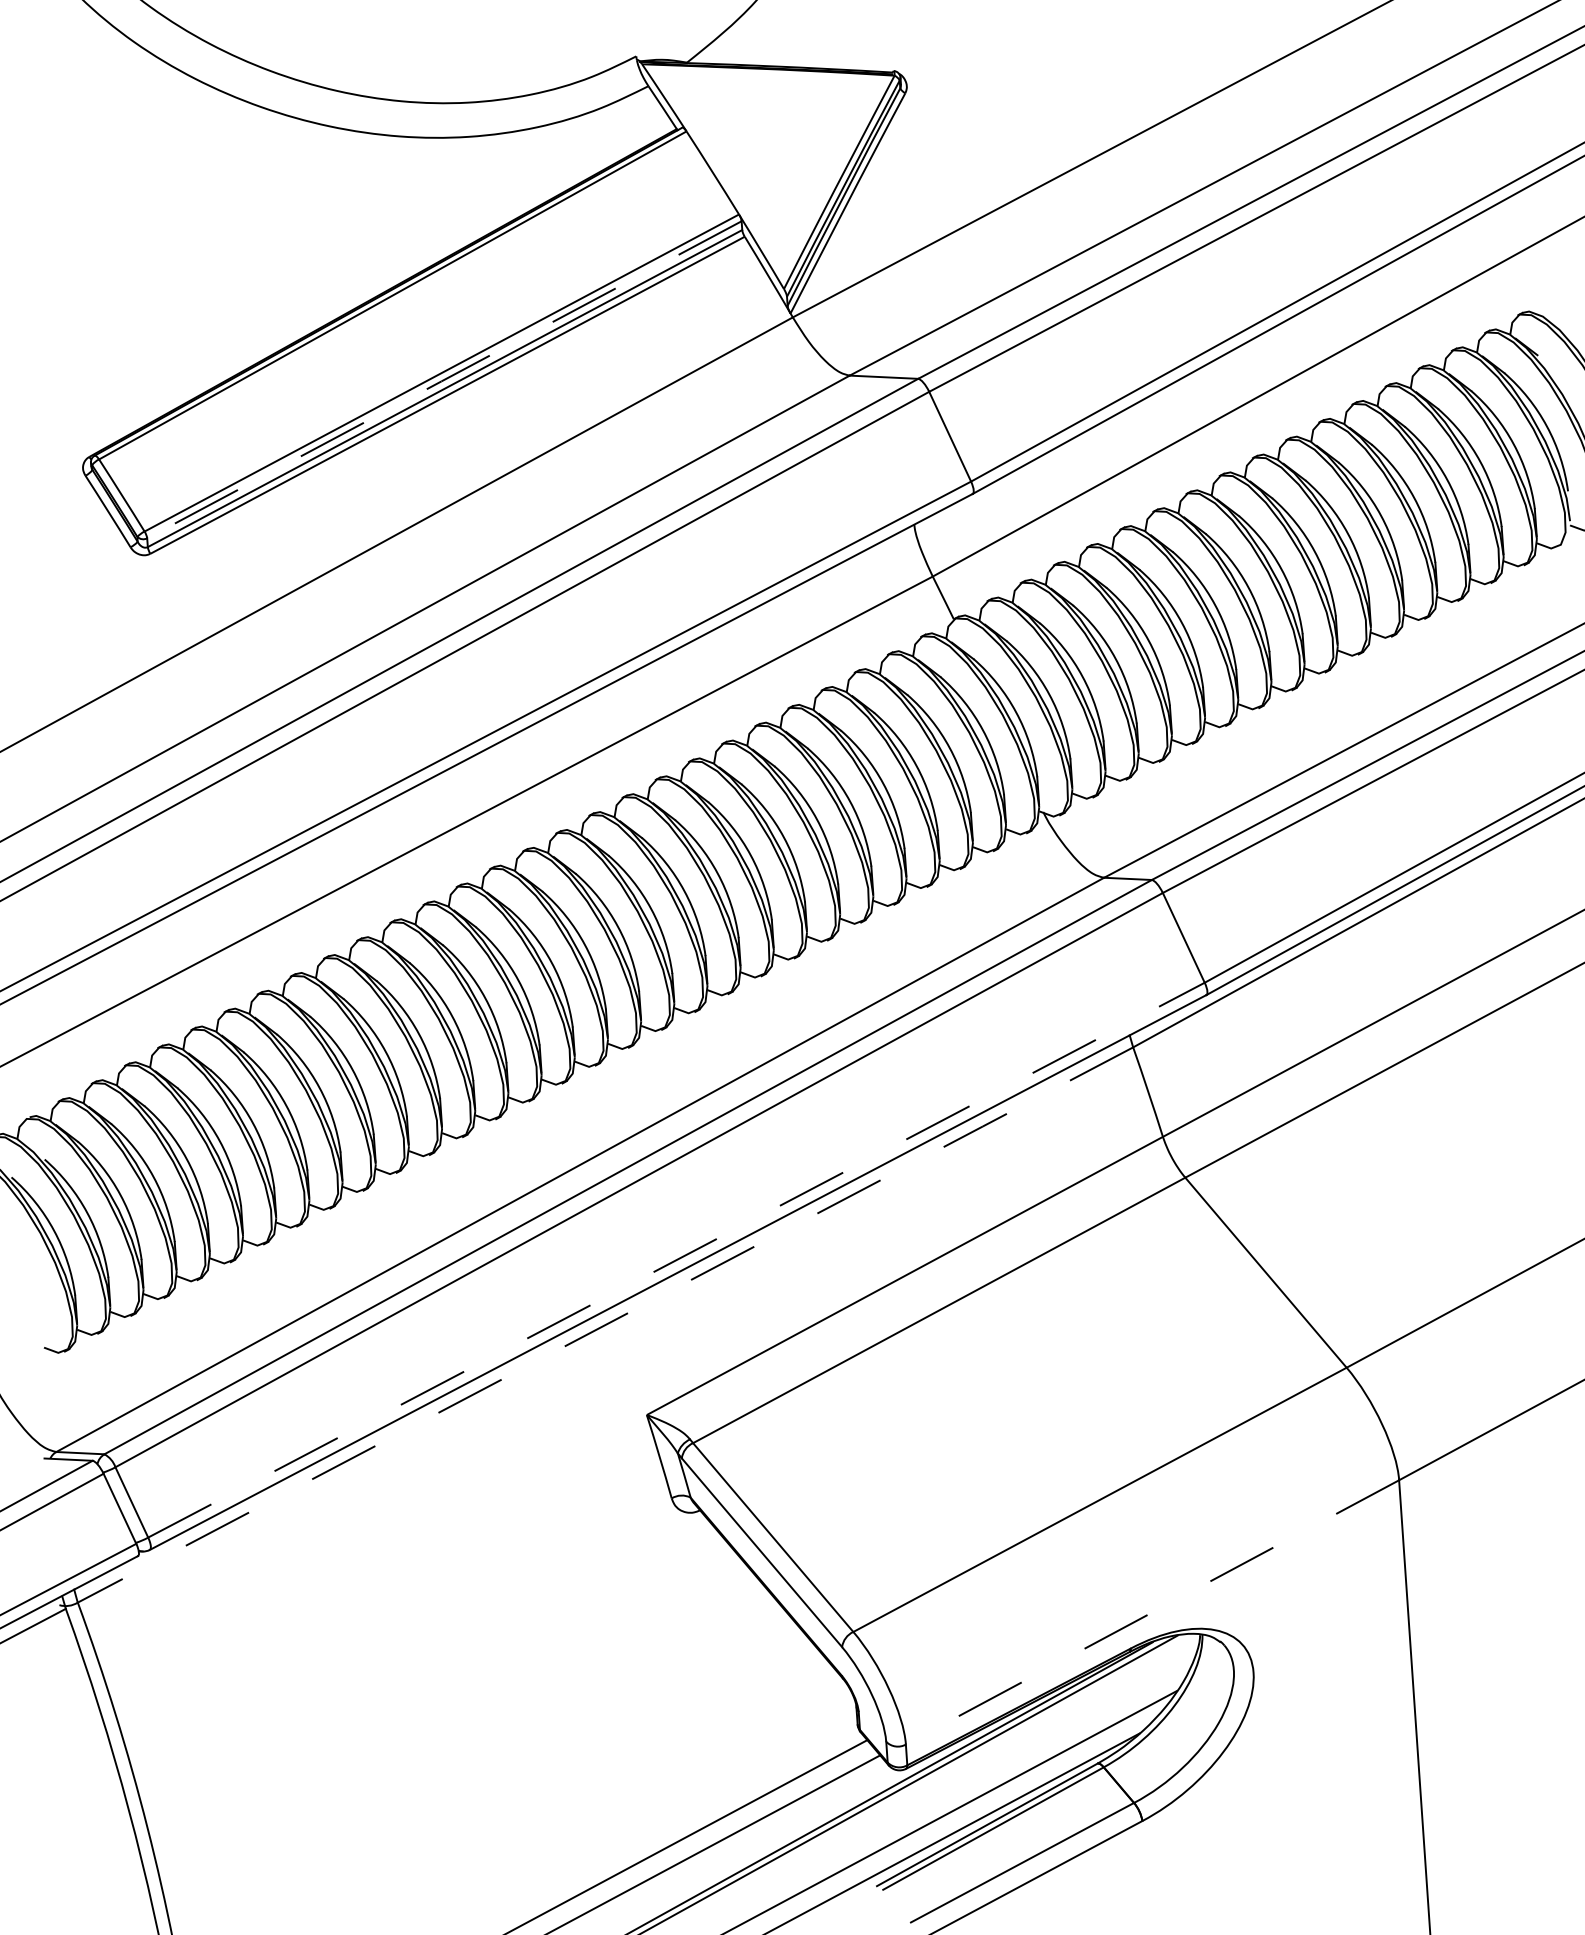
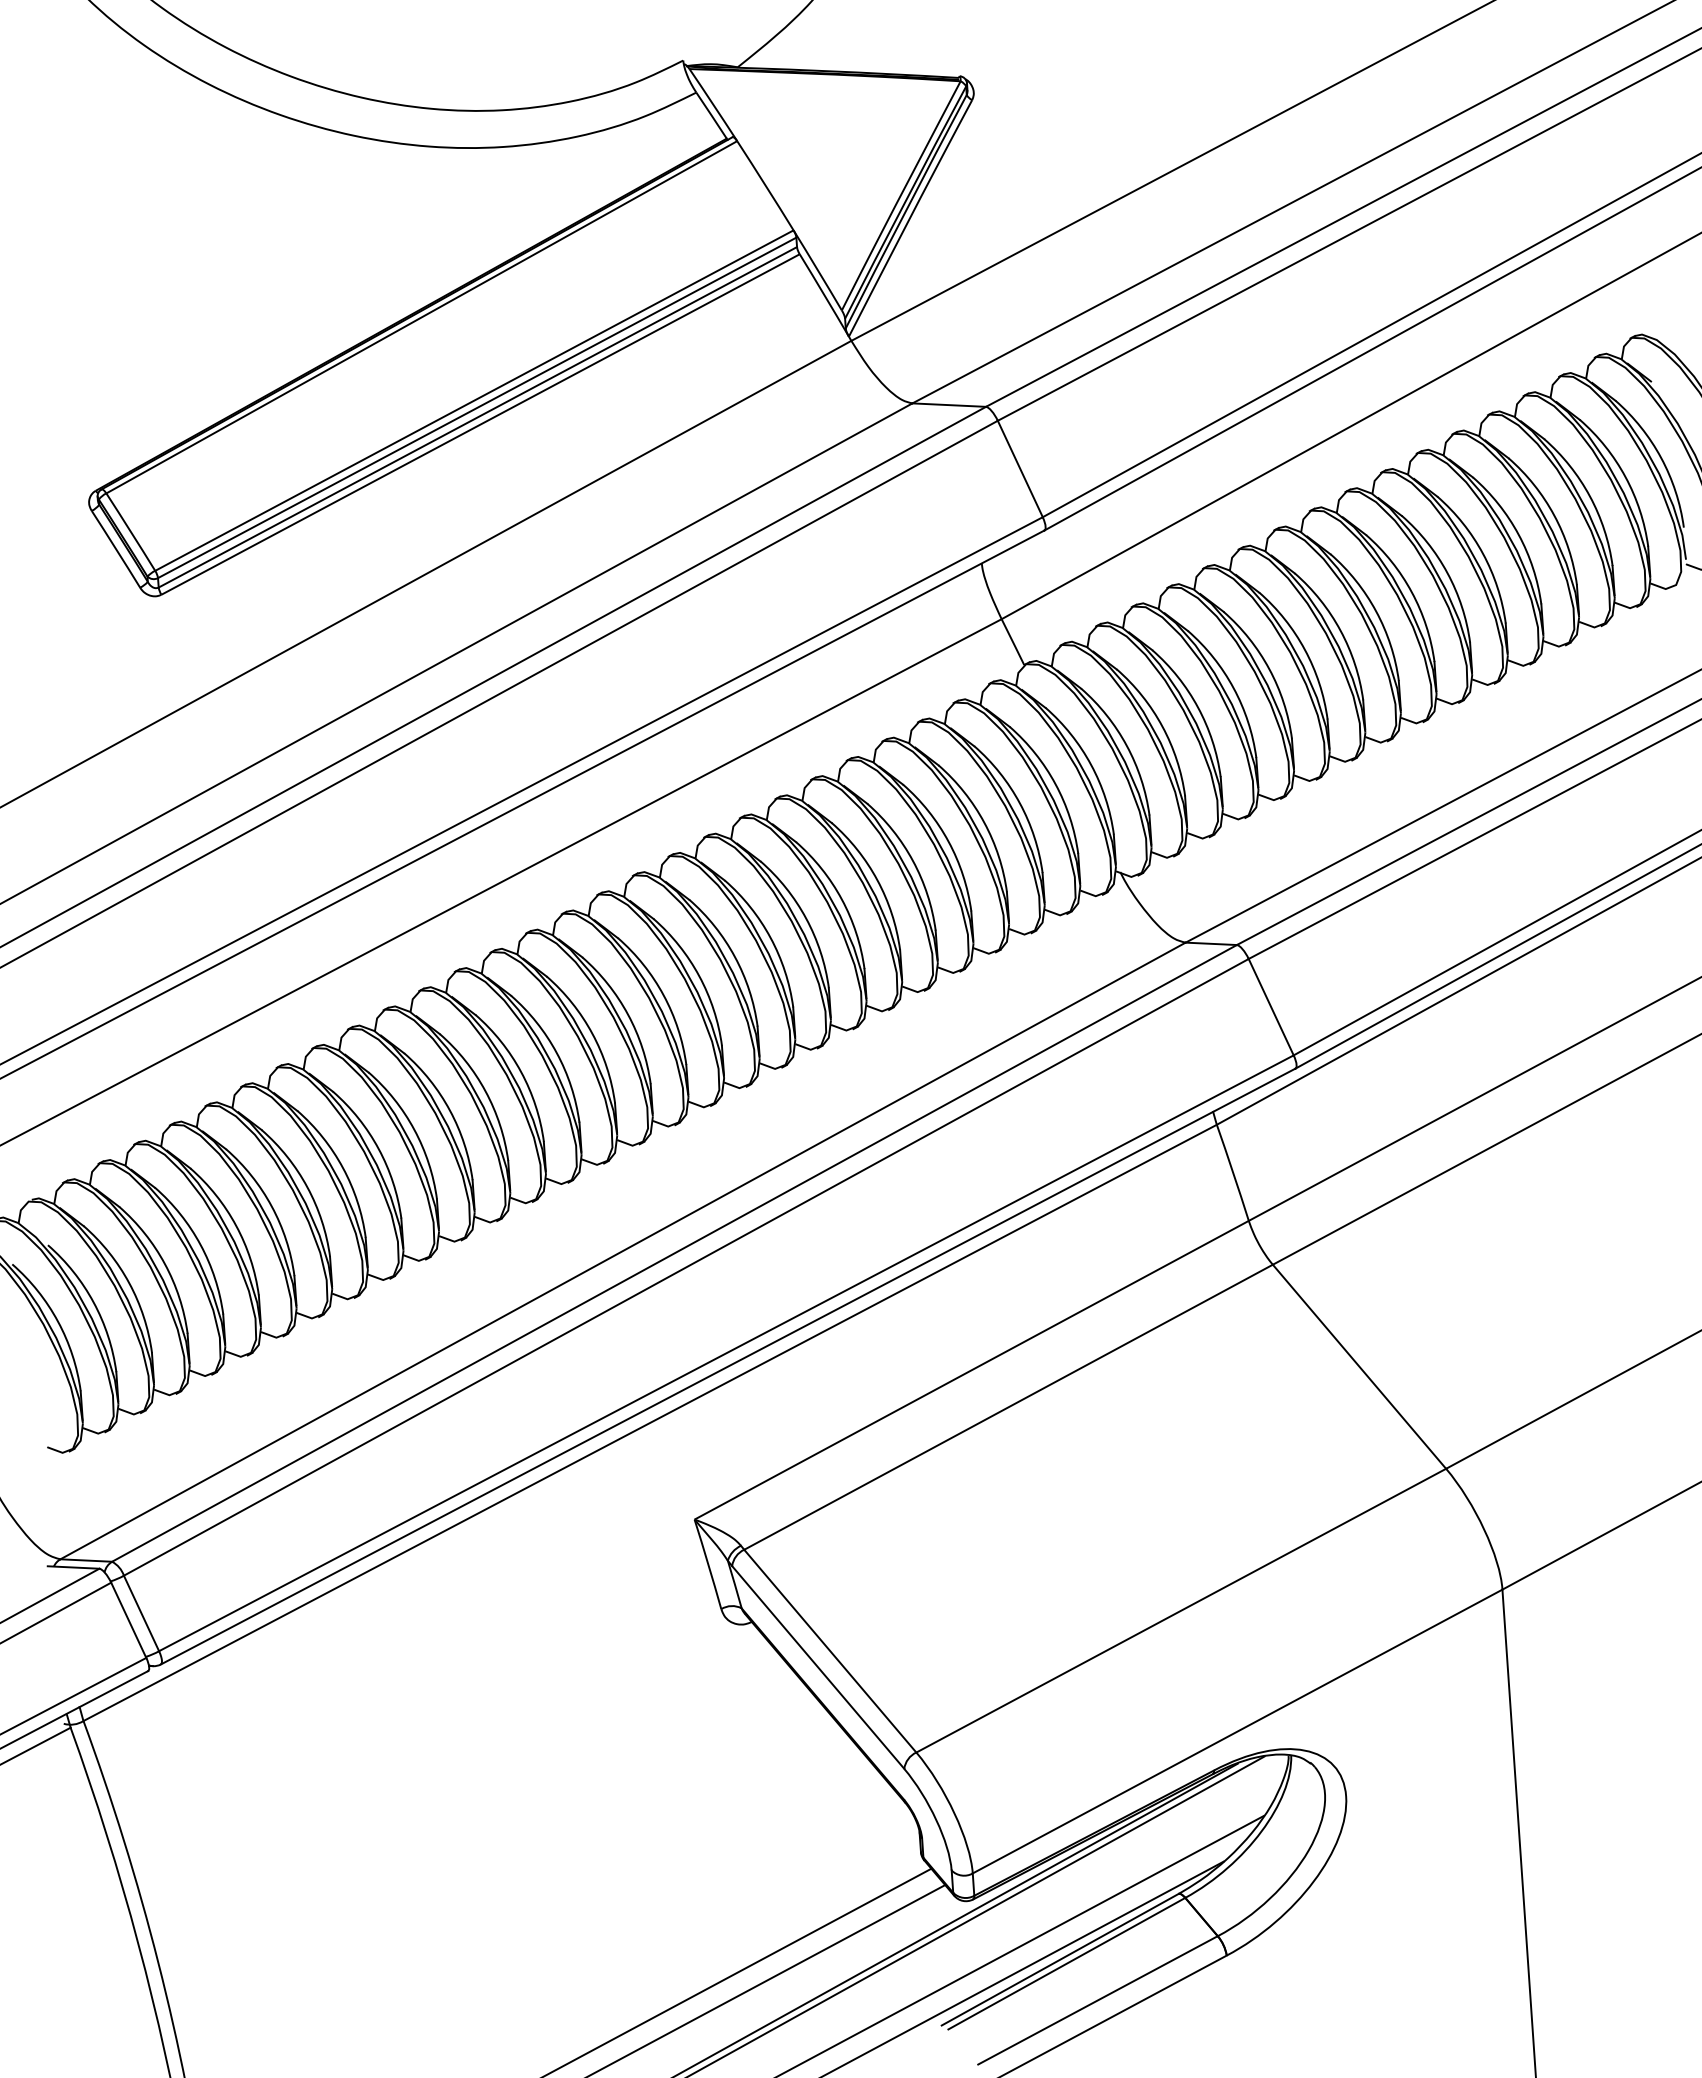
line: (443, 380) -> (476, 408), dashed -> solid
line: (676, 1260) -> (726, 1353), dashed -> solid
line: (605, 1324) -> (650, 1422), dashed -> solid
line: (1152, 1612) -> (1237, 1731), dashed -> solid

